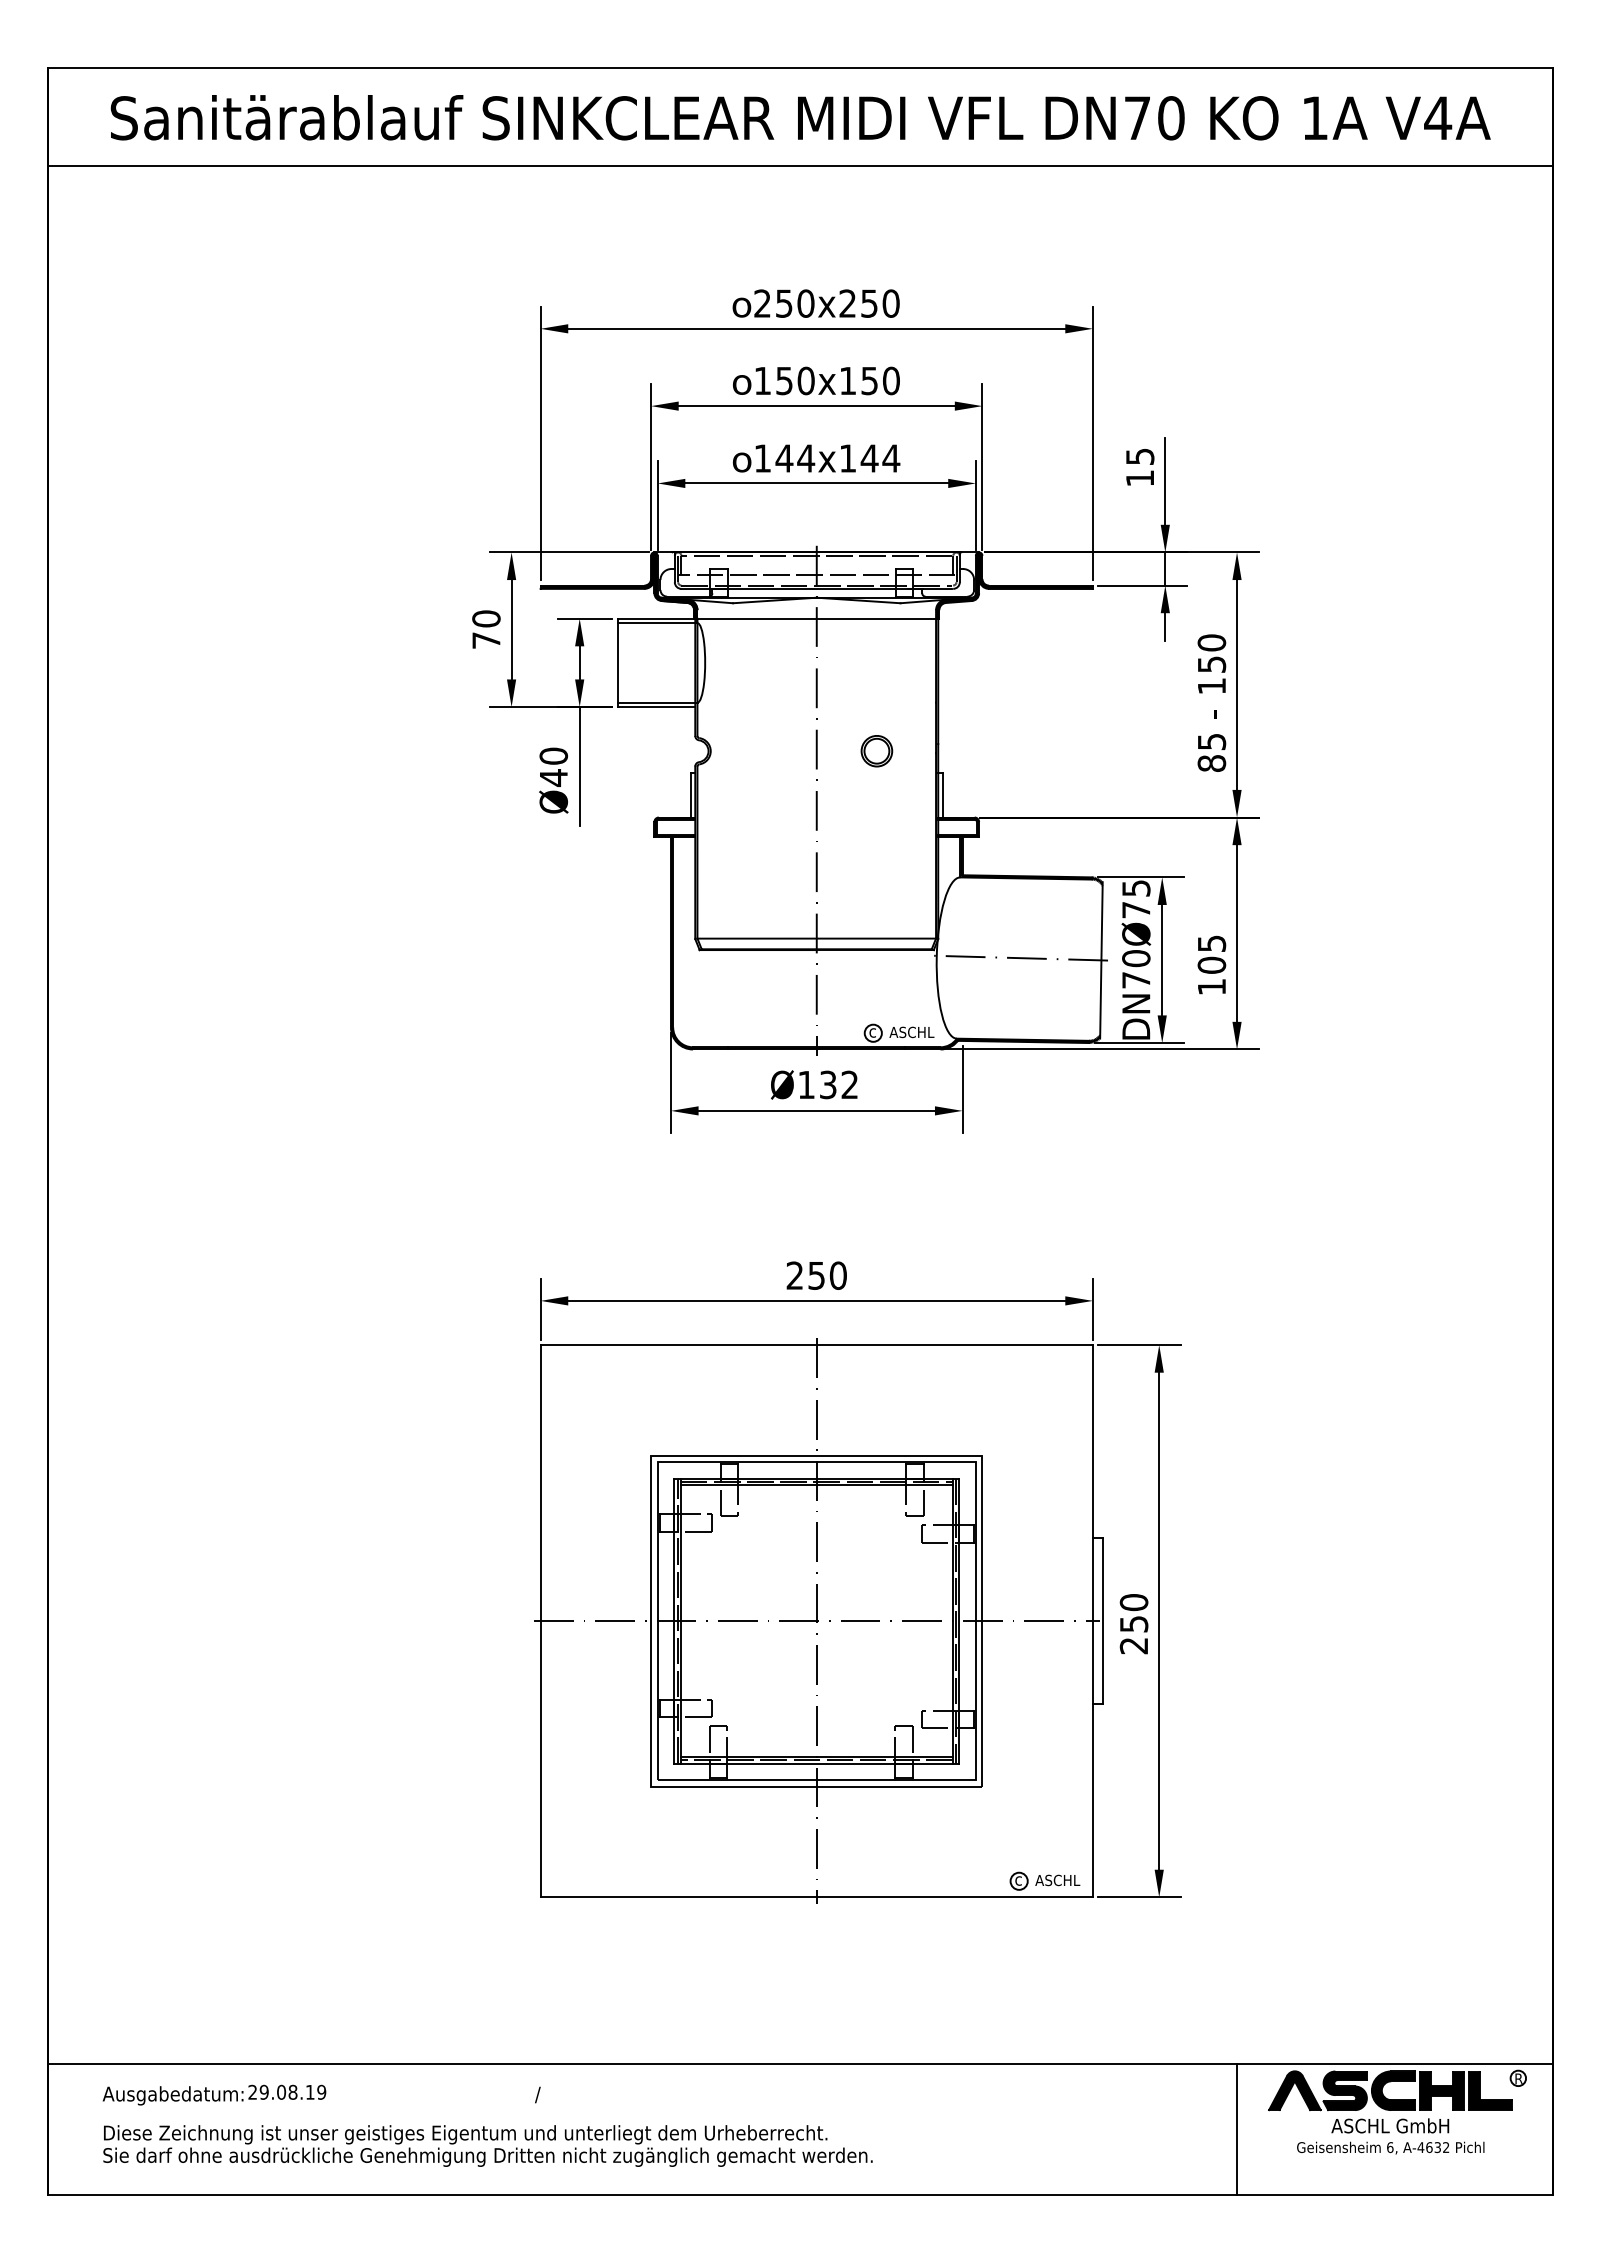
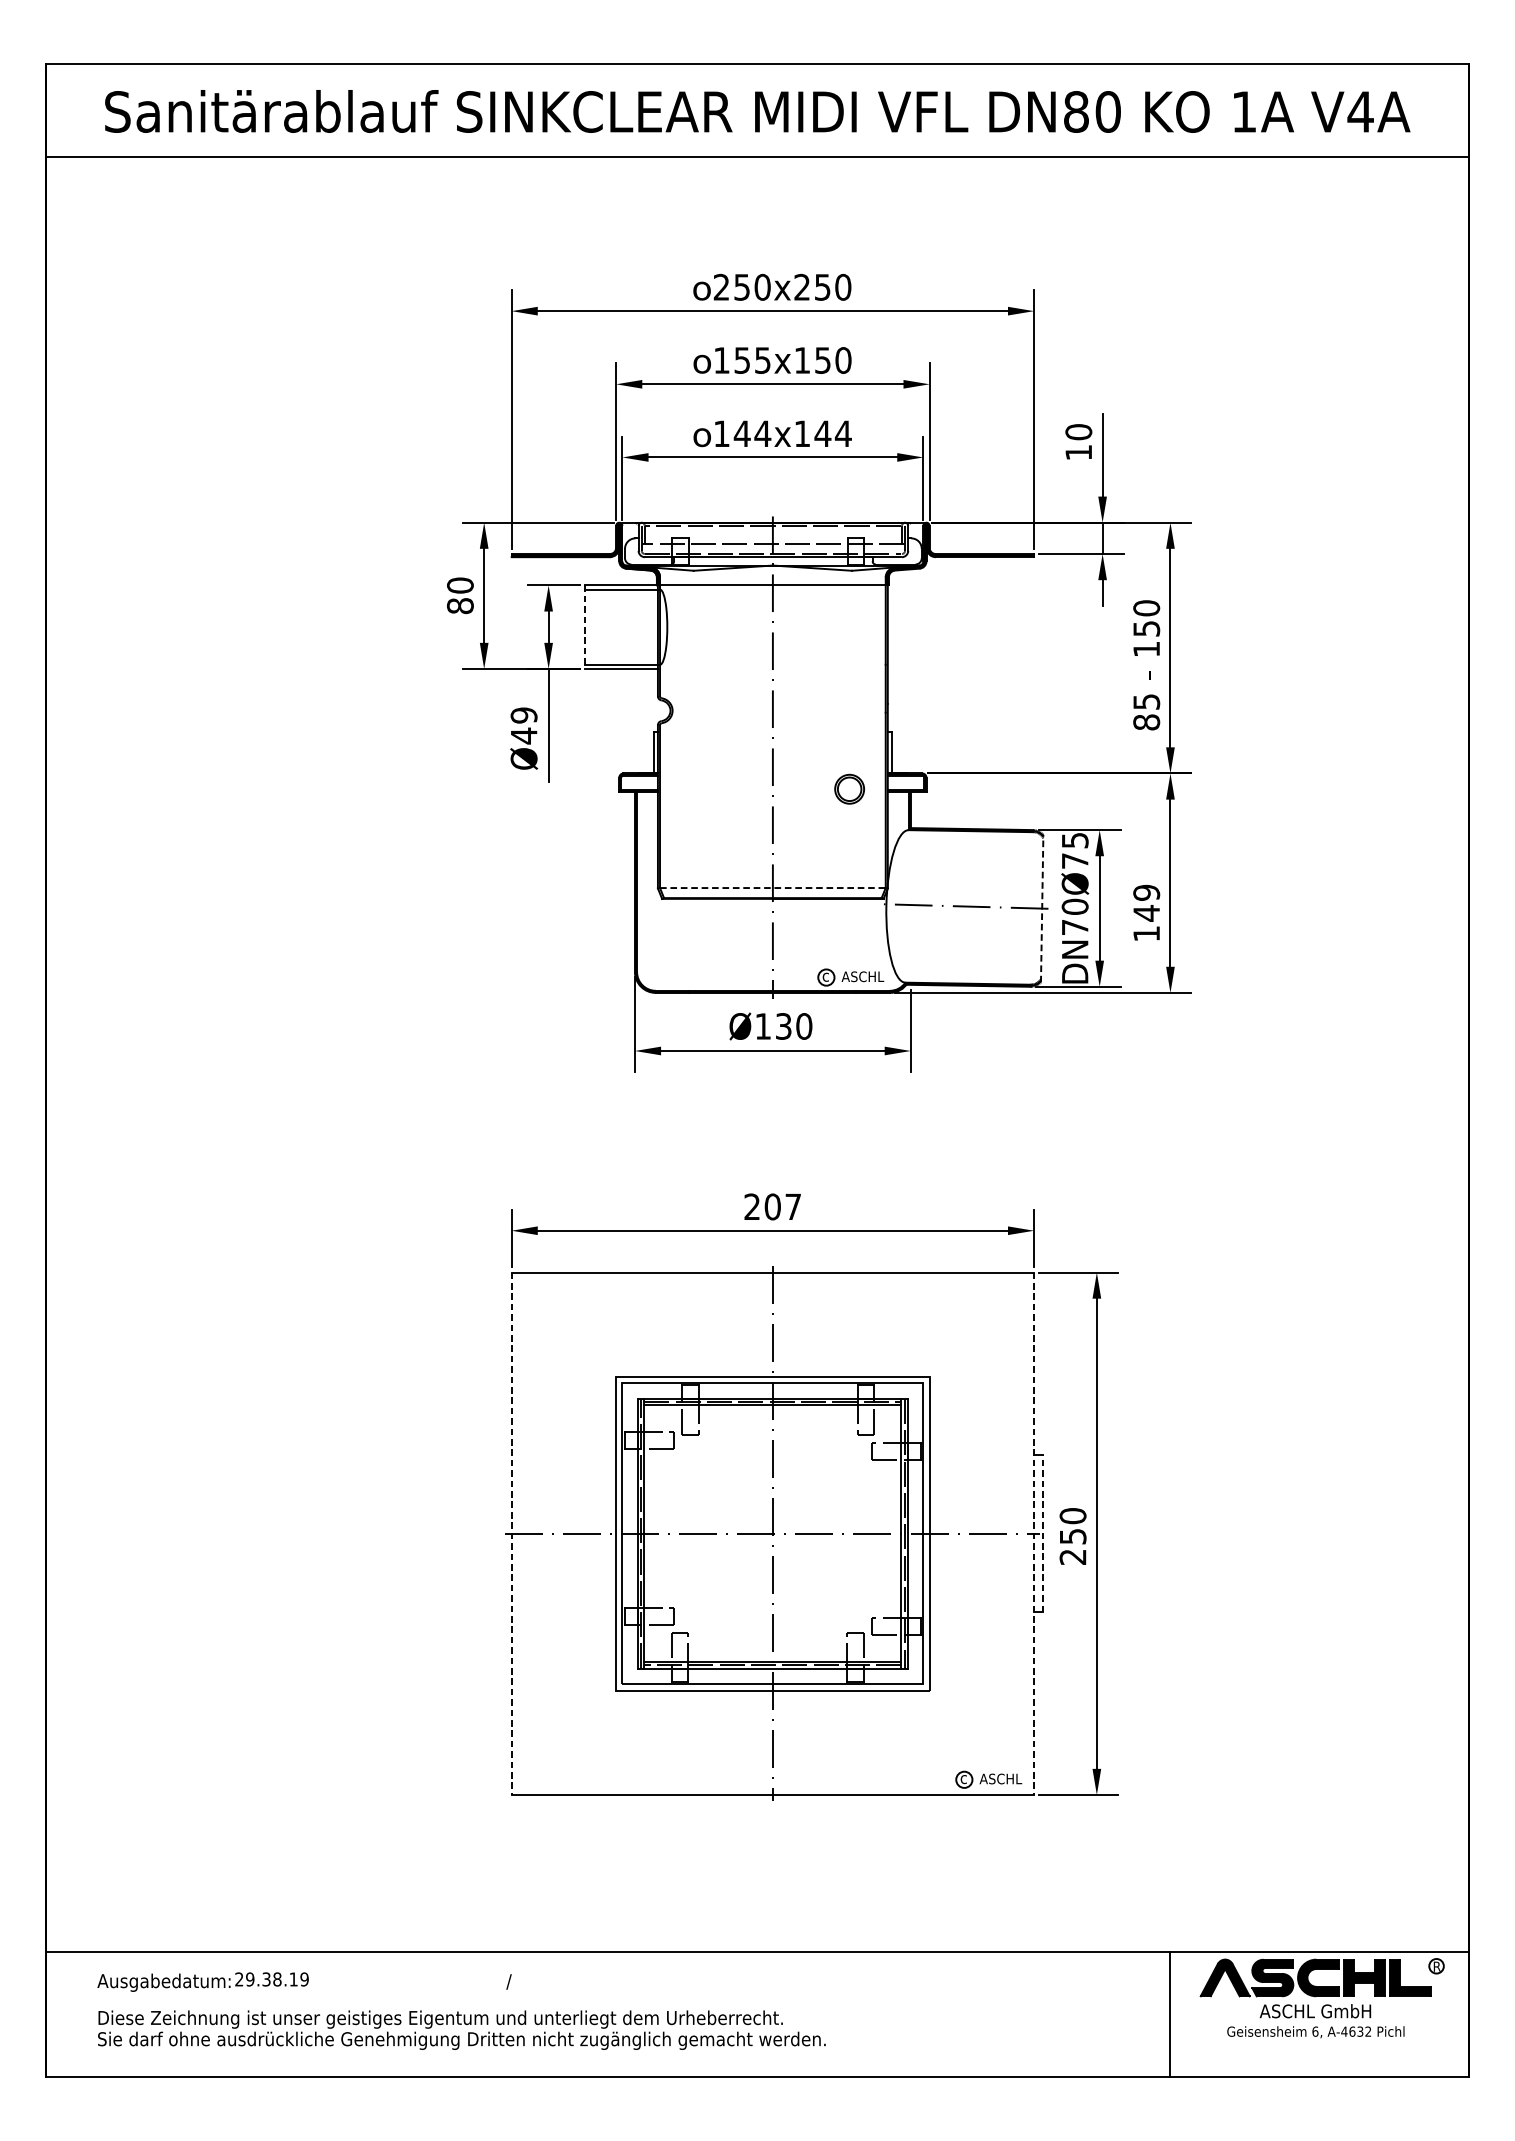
text: (1137, 118) -> (1076, 112), DN70 -> DN80
text: (805, 380) -> (762, 360), 150x150 -> 155x150
text: (1139, 456) -> (1078, 431), 15 -> 10
text: (486, 640) -> (460, 606), 70 -> 80
line: (617, 663) -> (584, 627), solid -> dashed
part: (876, 751) -> (849, 789), moved
text: (553, 755) -> (523, 714), Ø40 -> Ø49
line: (817, 938) -> (773, 887), solid -> dashed
text: (1211, 954) -> (1146, 903), 105 -> 149
line: (1101, 959) -> (1042, 907), solid -> dashed
text: (849, 1084) -> (803, 1026), Ø132 -> Ø130
text: (827, 1275) -> (783, 1206), 250 -> 207
line: (540, 1621) -> (511, 1534), solid -> dashed
line: (1092, 1621) -> (1033, 1534), solid -> dashed
line: (1102, 1621) -> (1043, 1534), solid -> dashed
text: (281, 2091) -> (266, 1978), 29.08.19 -> 29.38.19

